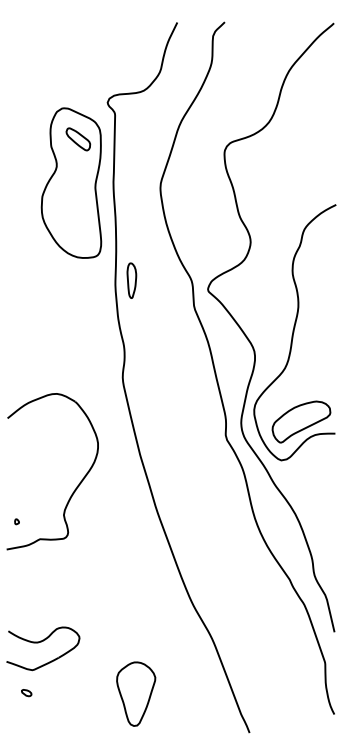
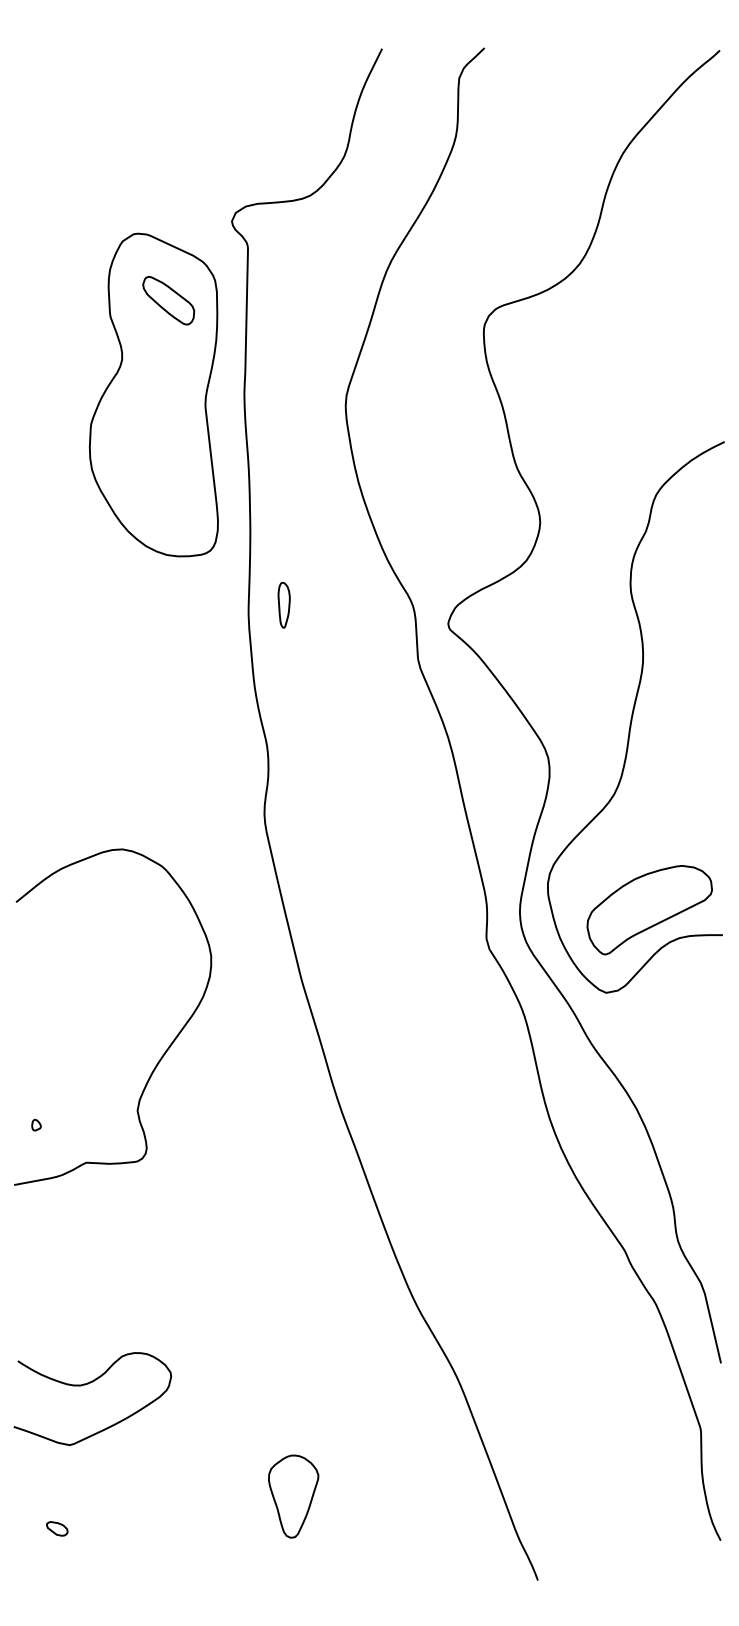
part: (131, 280) -> (283, 604), size x0.6
part: (26, 693) -> (56, 1529), moved
part: (136, 693) -> (294, 1495), size x0.6

